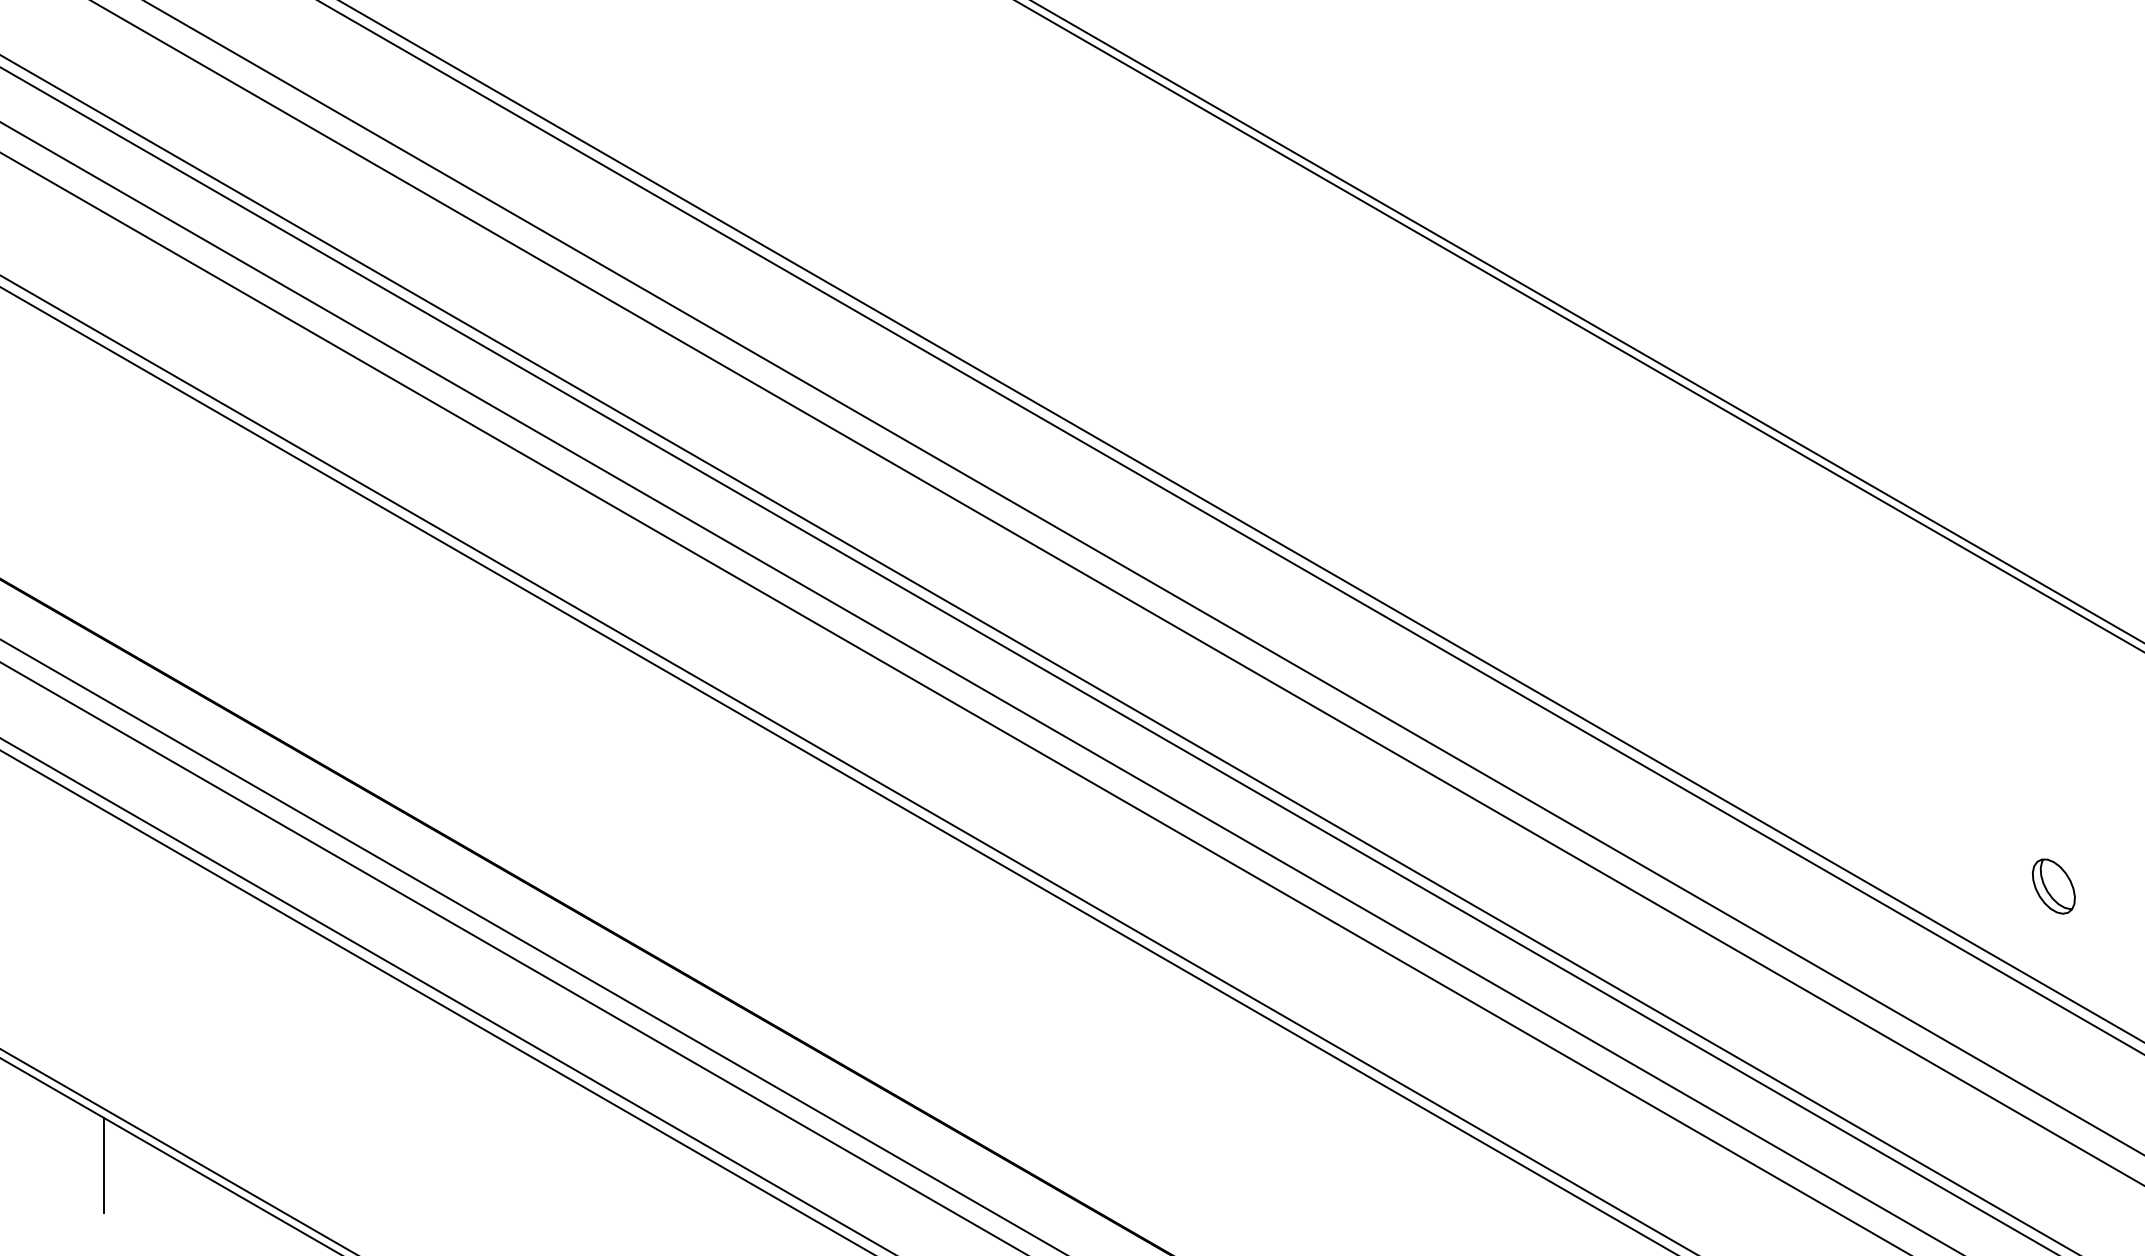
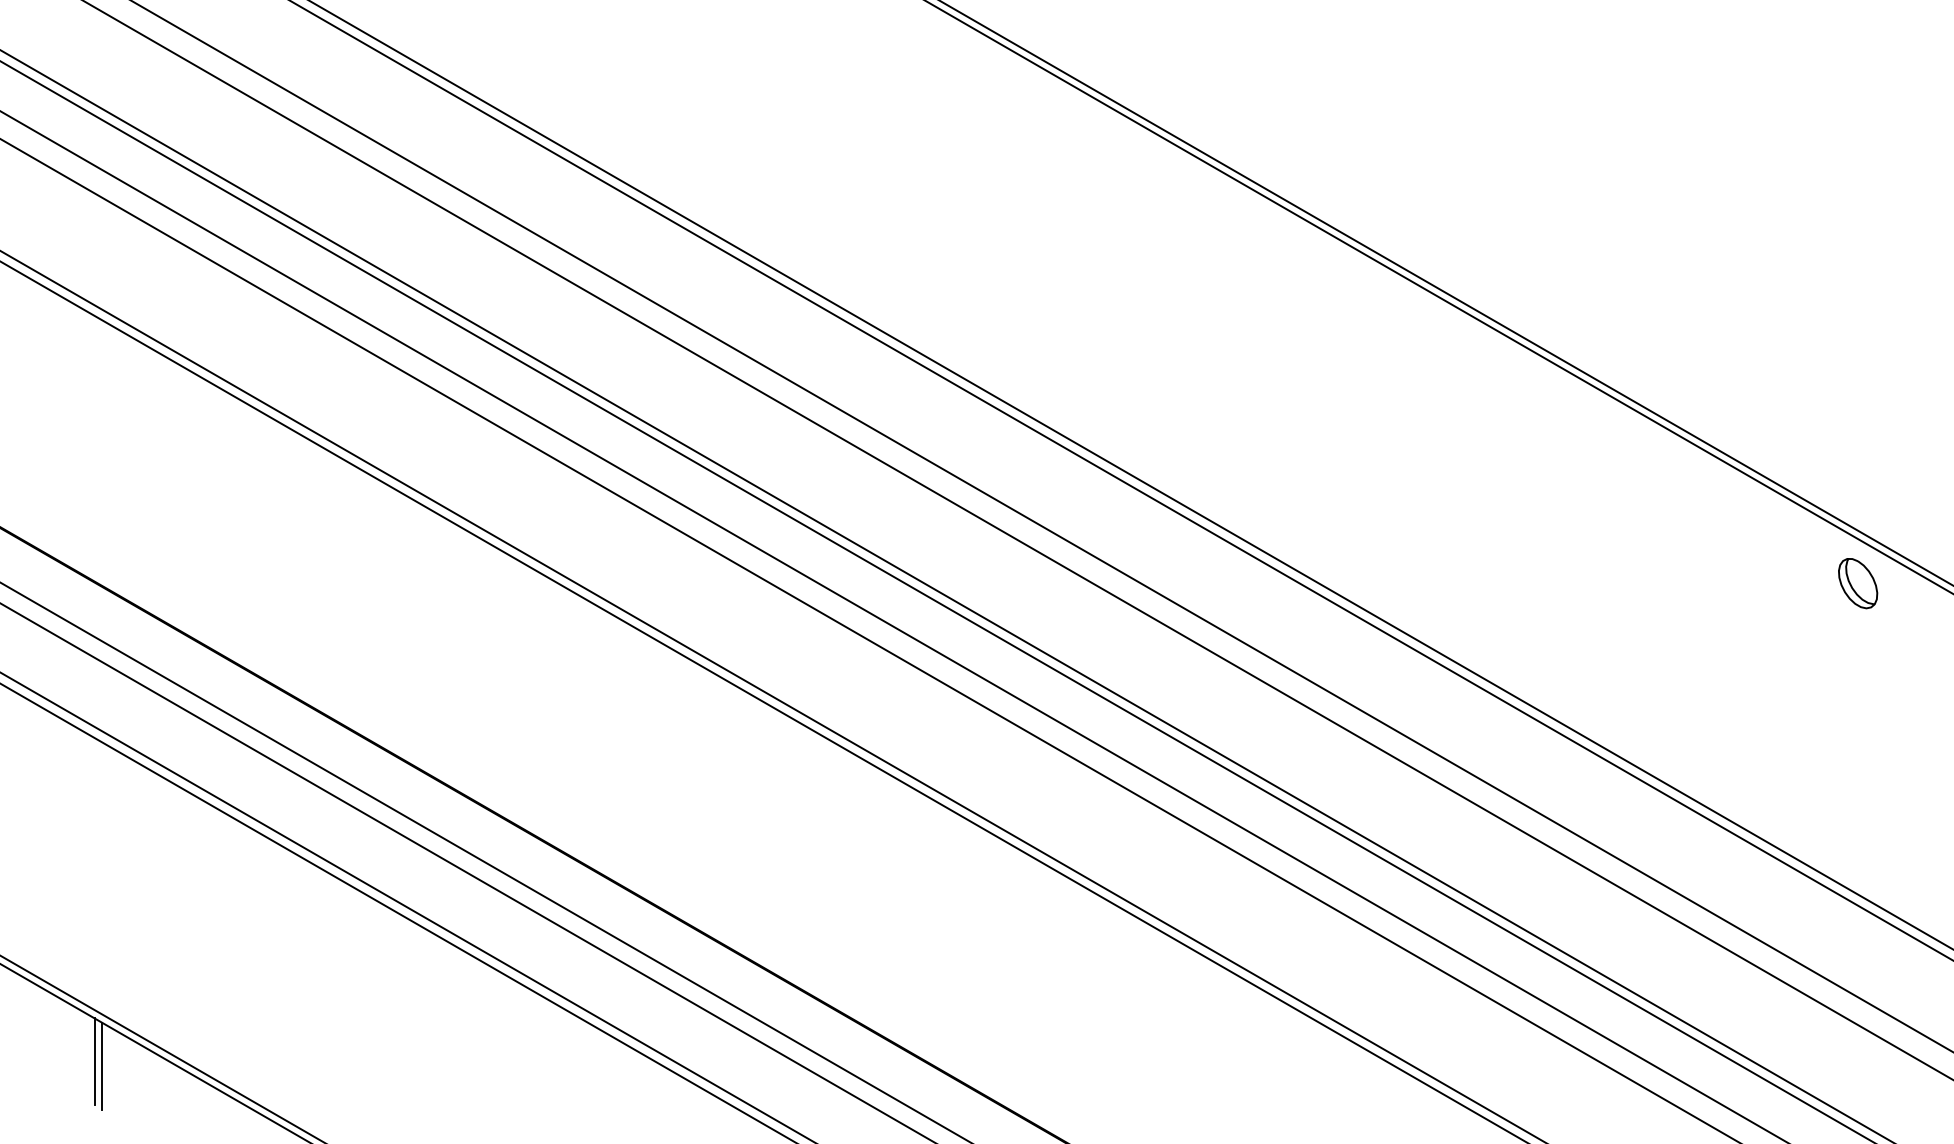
part: (2054, 886) -> (1858, 583), moved
line: (112, 1169) -> (102, 1065), added

